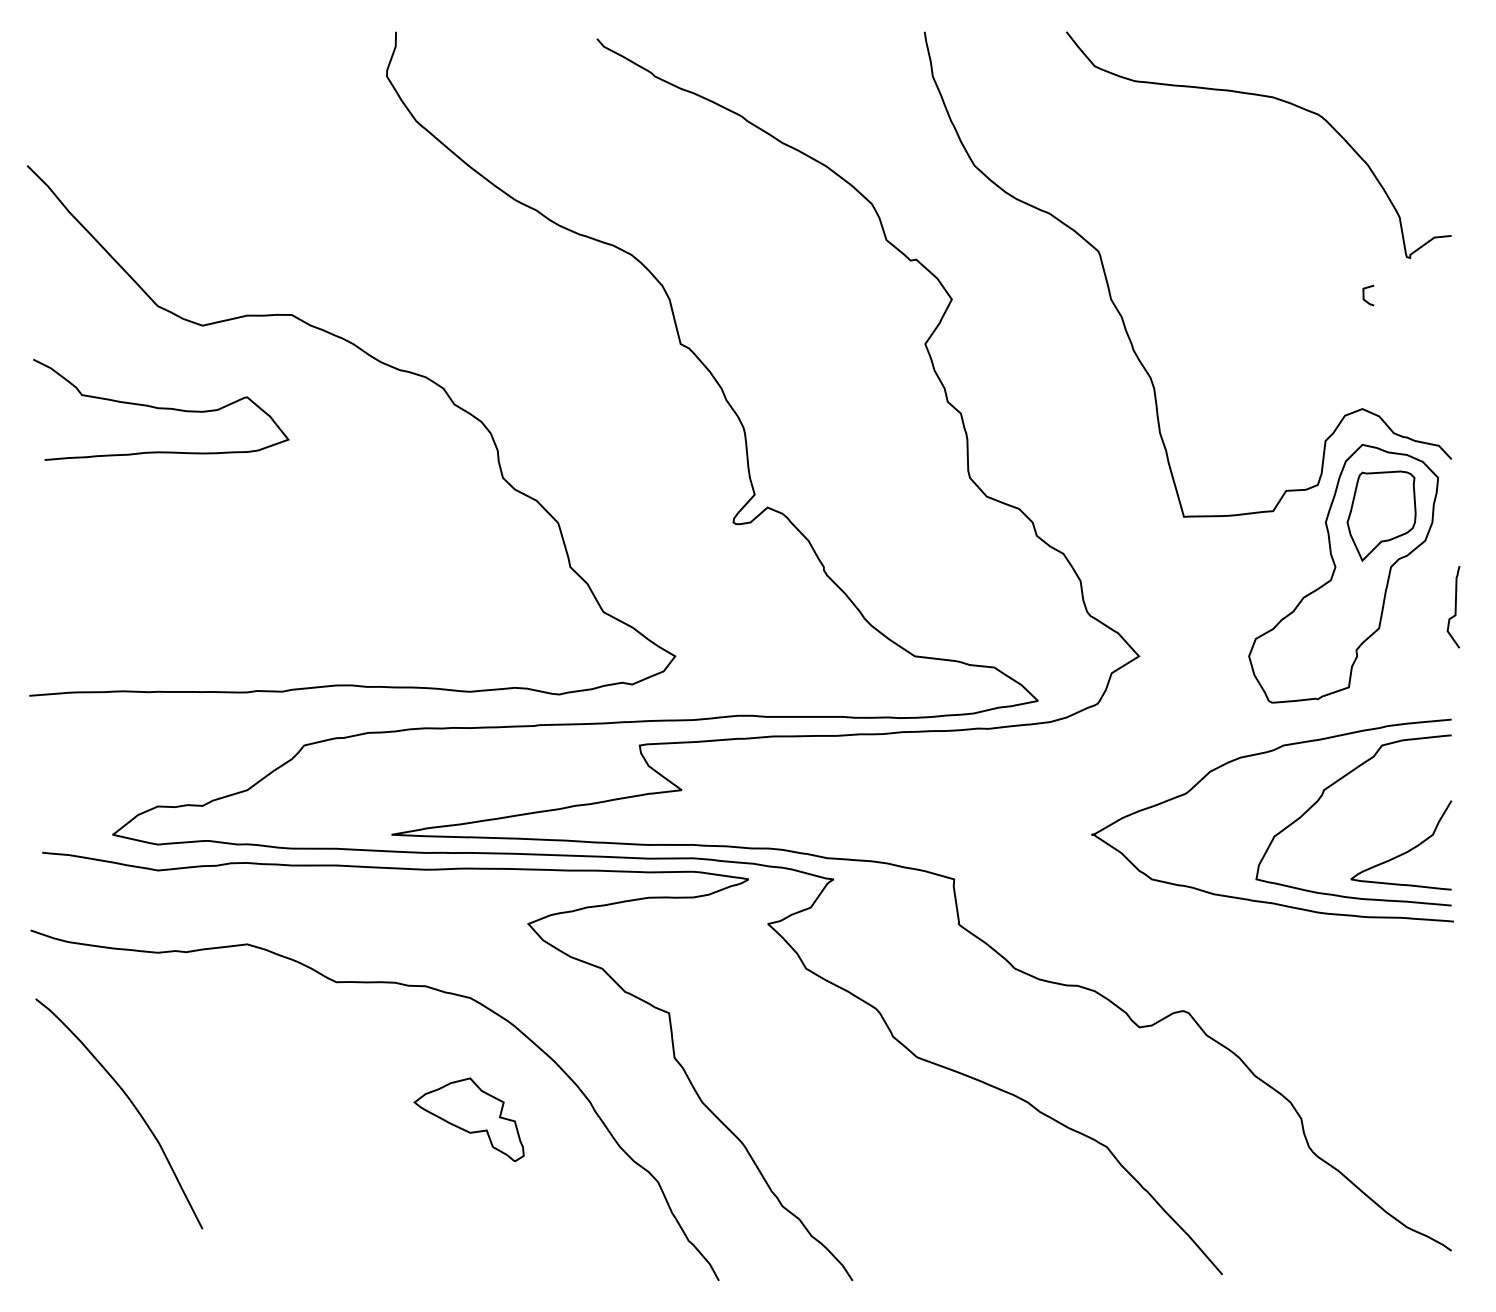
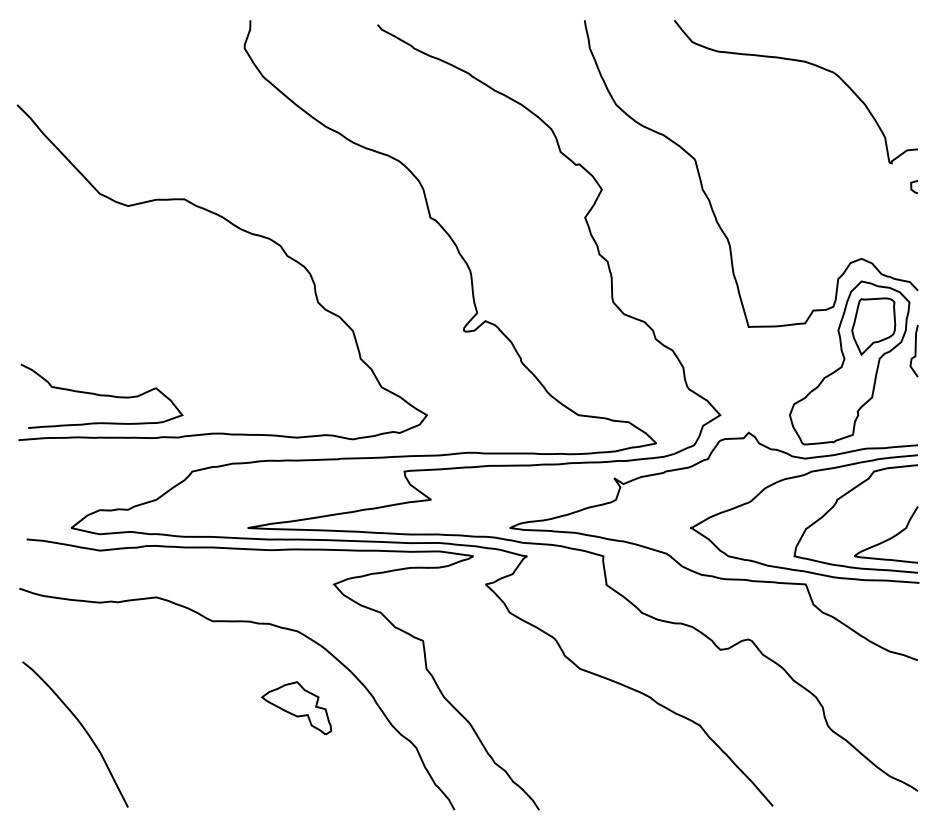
line: (1365, 296) -> (912, 187), moved
curve: (160, 408) -> (101, 395), moved
curve: (1454, 607) -> (914, 351), moved
curve: (1120, 908) -> (708, 574), added
curve: (132, 1105) -> (83, 729), moved

